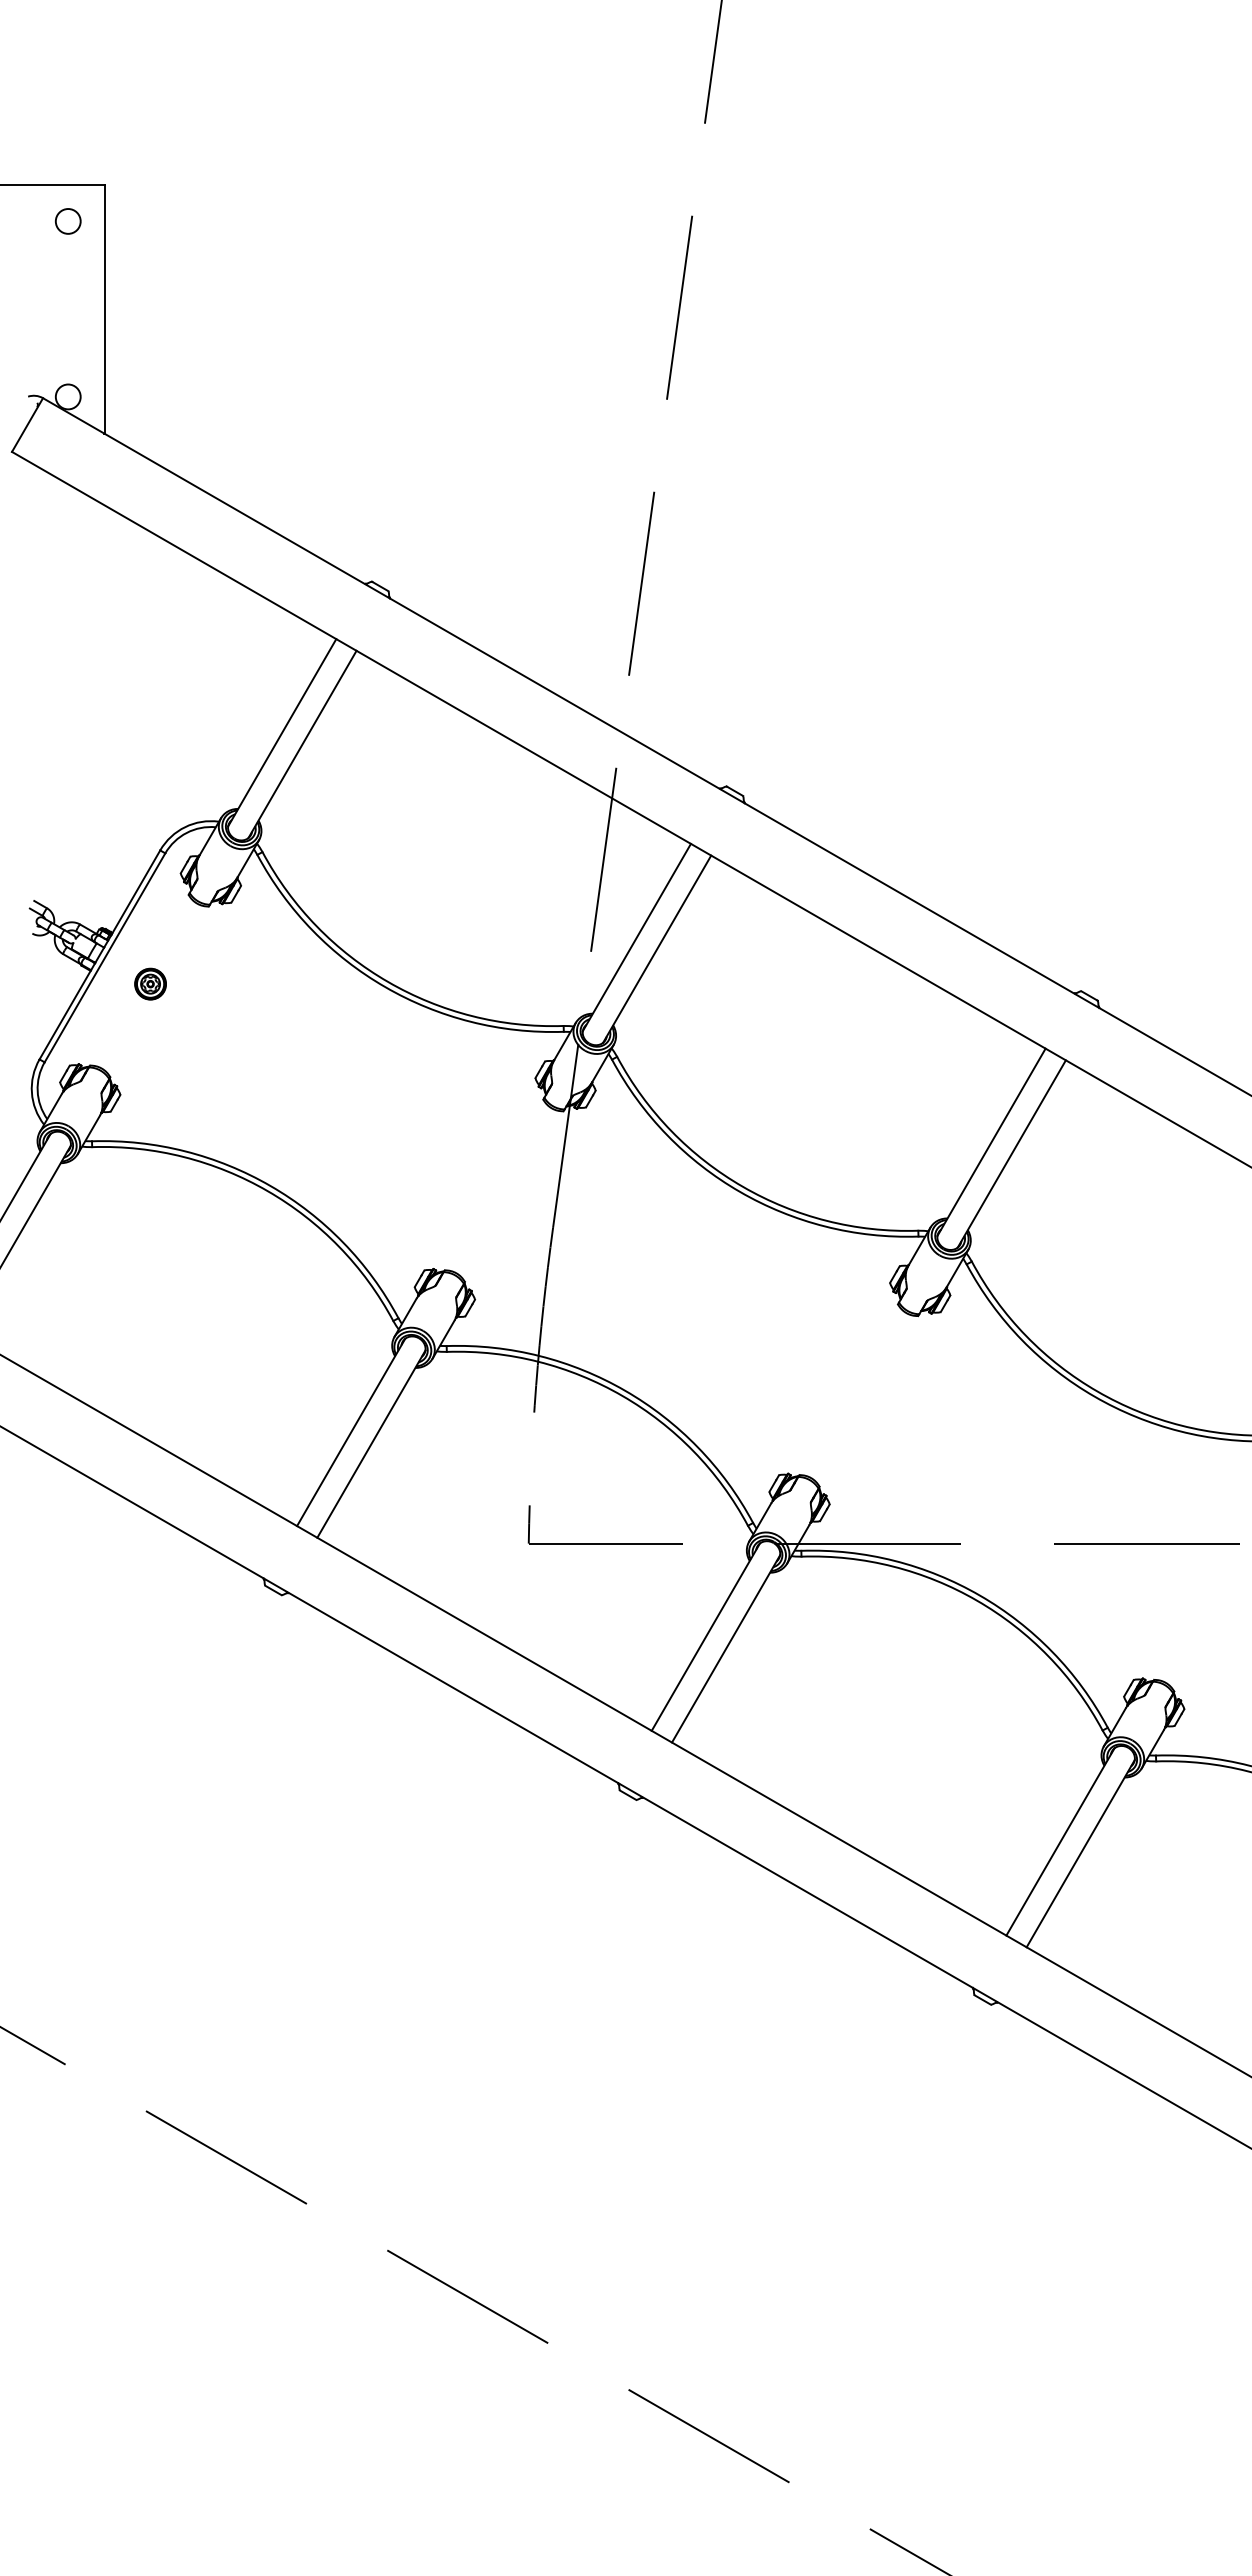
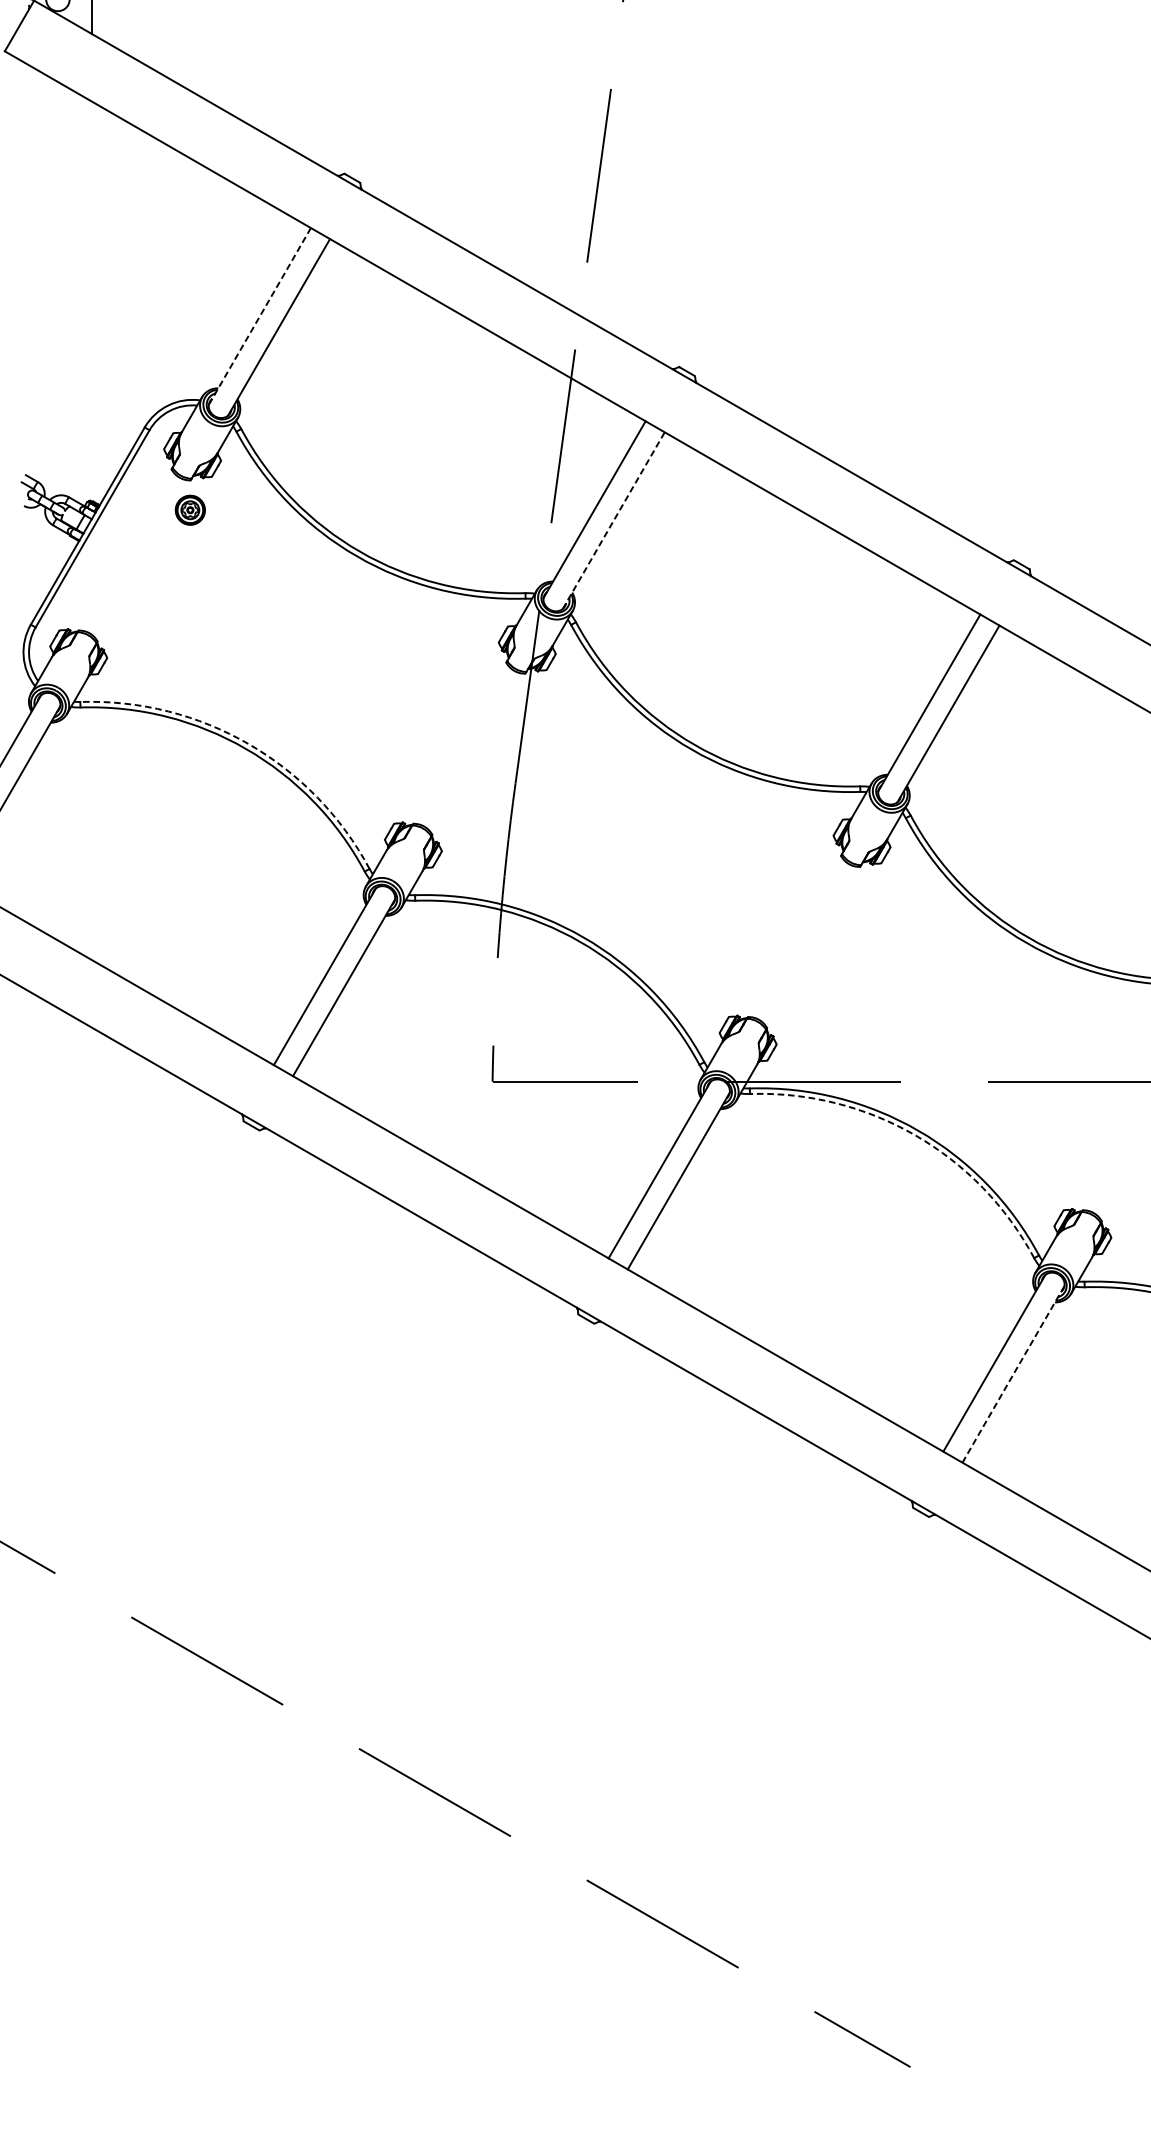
line: (281, 733) -> (259, 317), solid -> dashed
line: (657, 948) -> (614, 520), solid -> dashed
part: (150, 983) -> (190, 509), moved
arc: (270, 1185) -> (248, 743), solid -> dashed
arc: (976, 1600) -> (915, 1135), solid -> dashed
line: (1080, 1853) -> (1013, 1374), solid -> dashed

